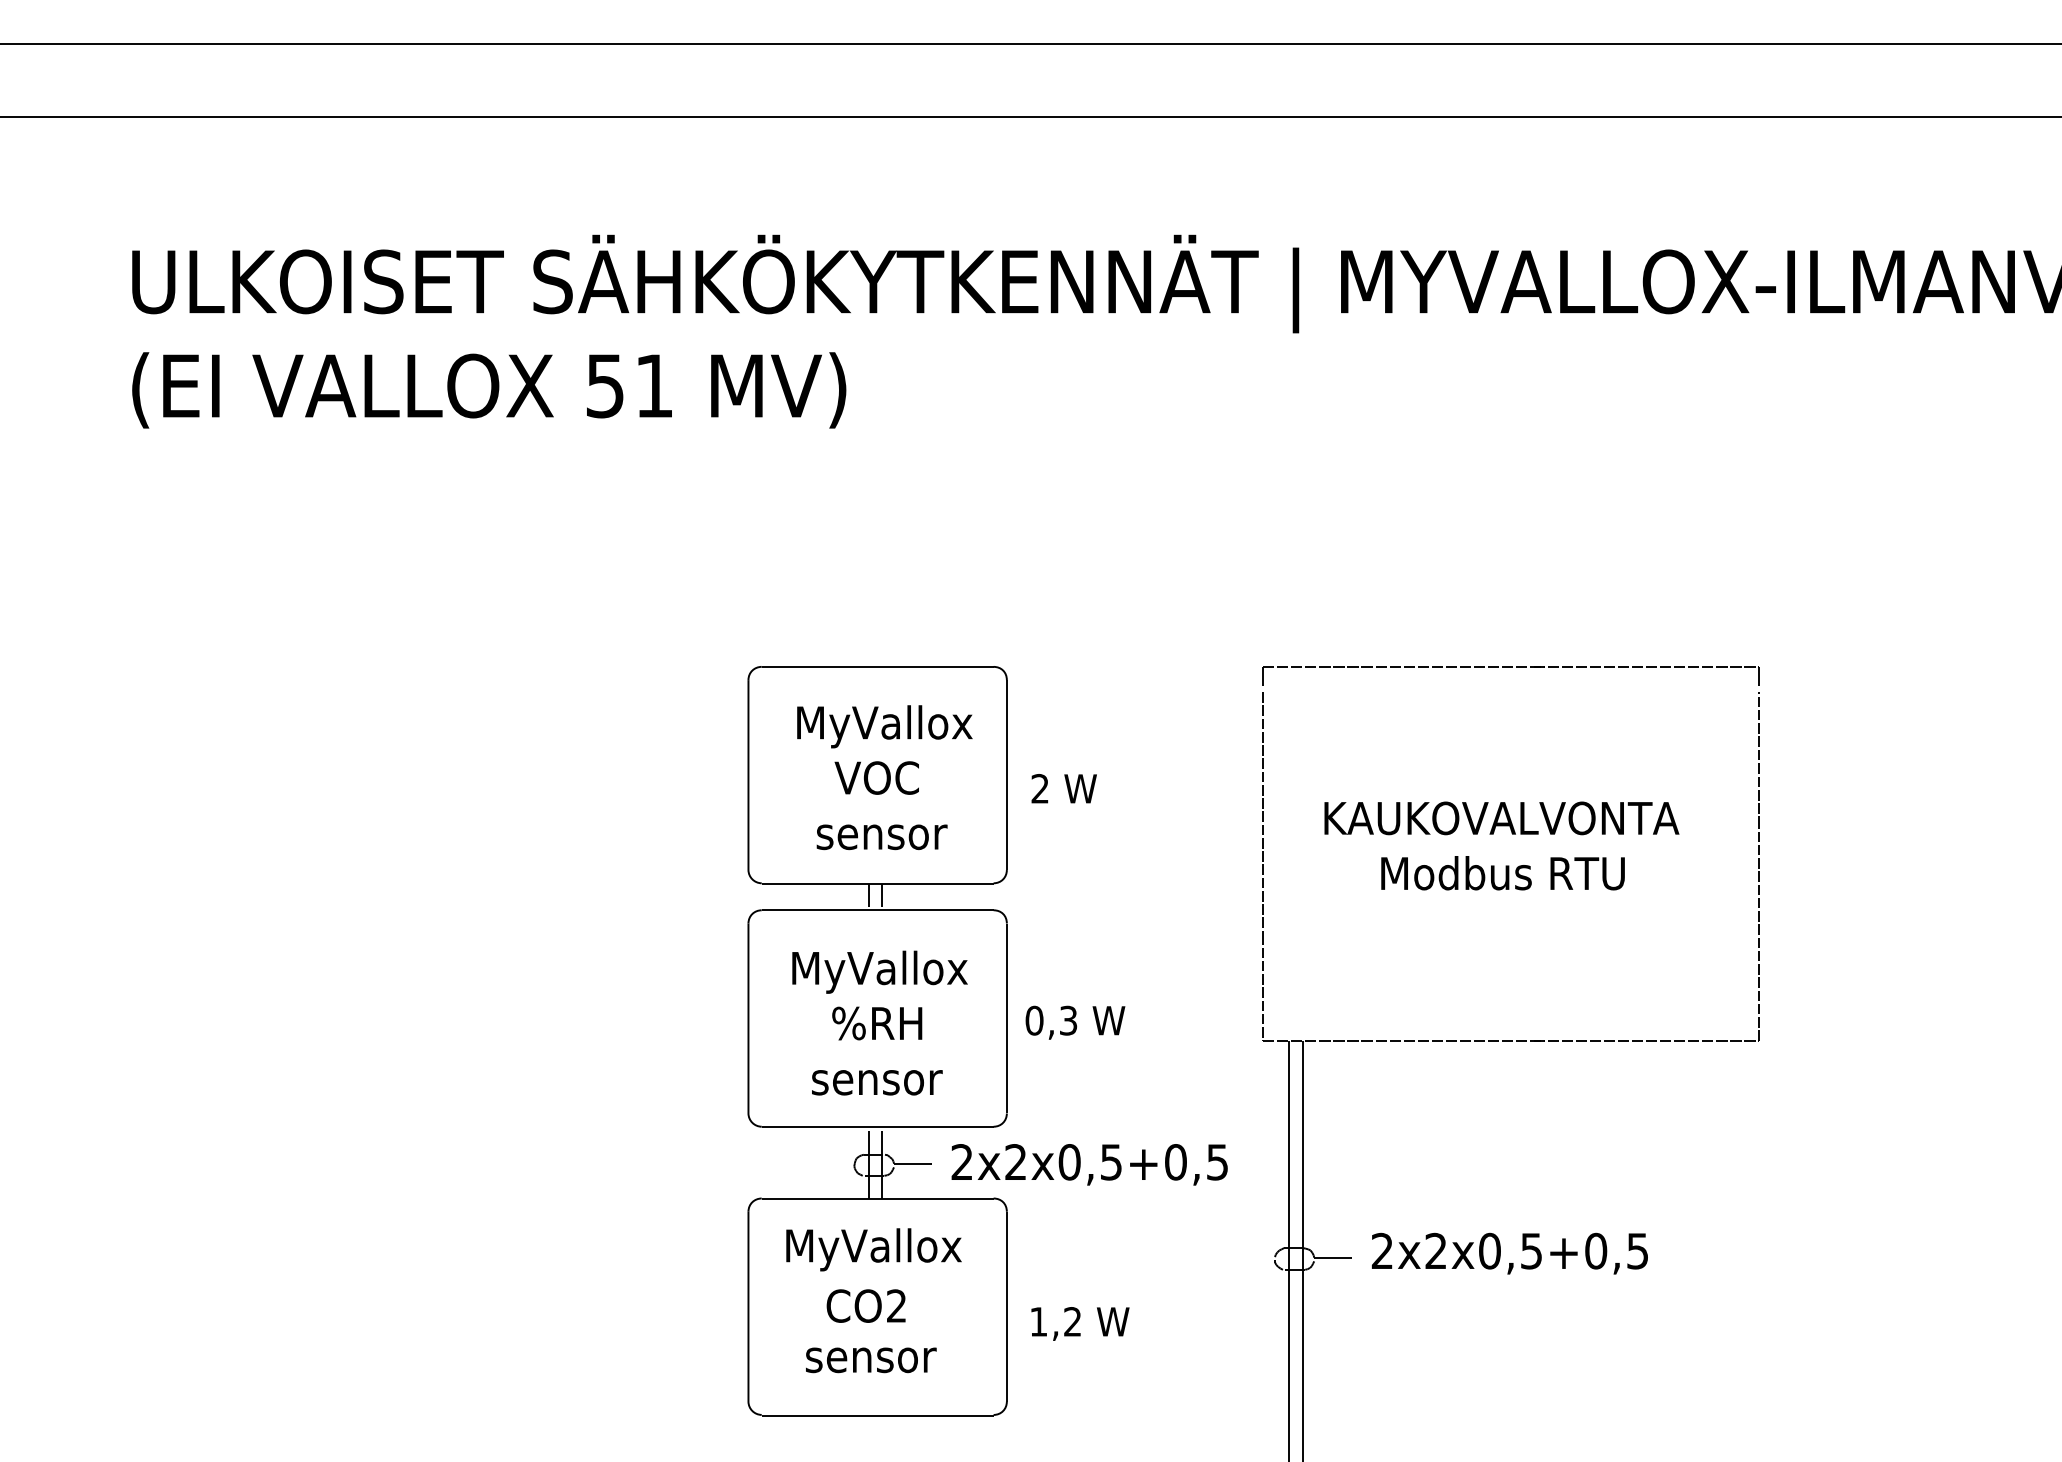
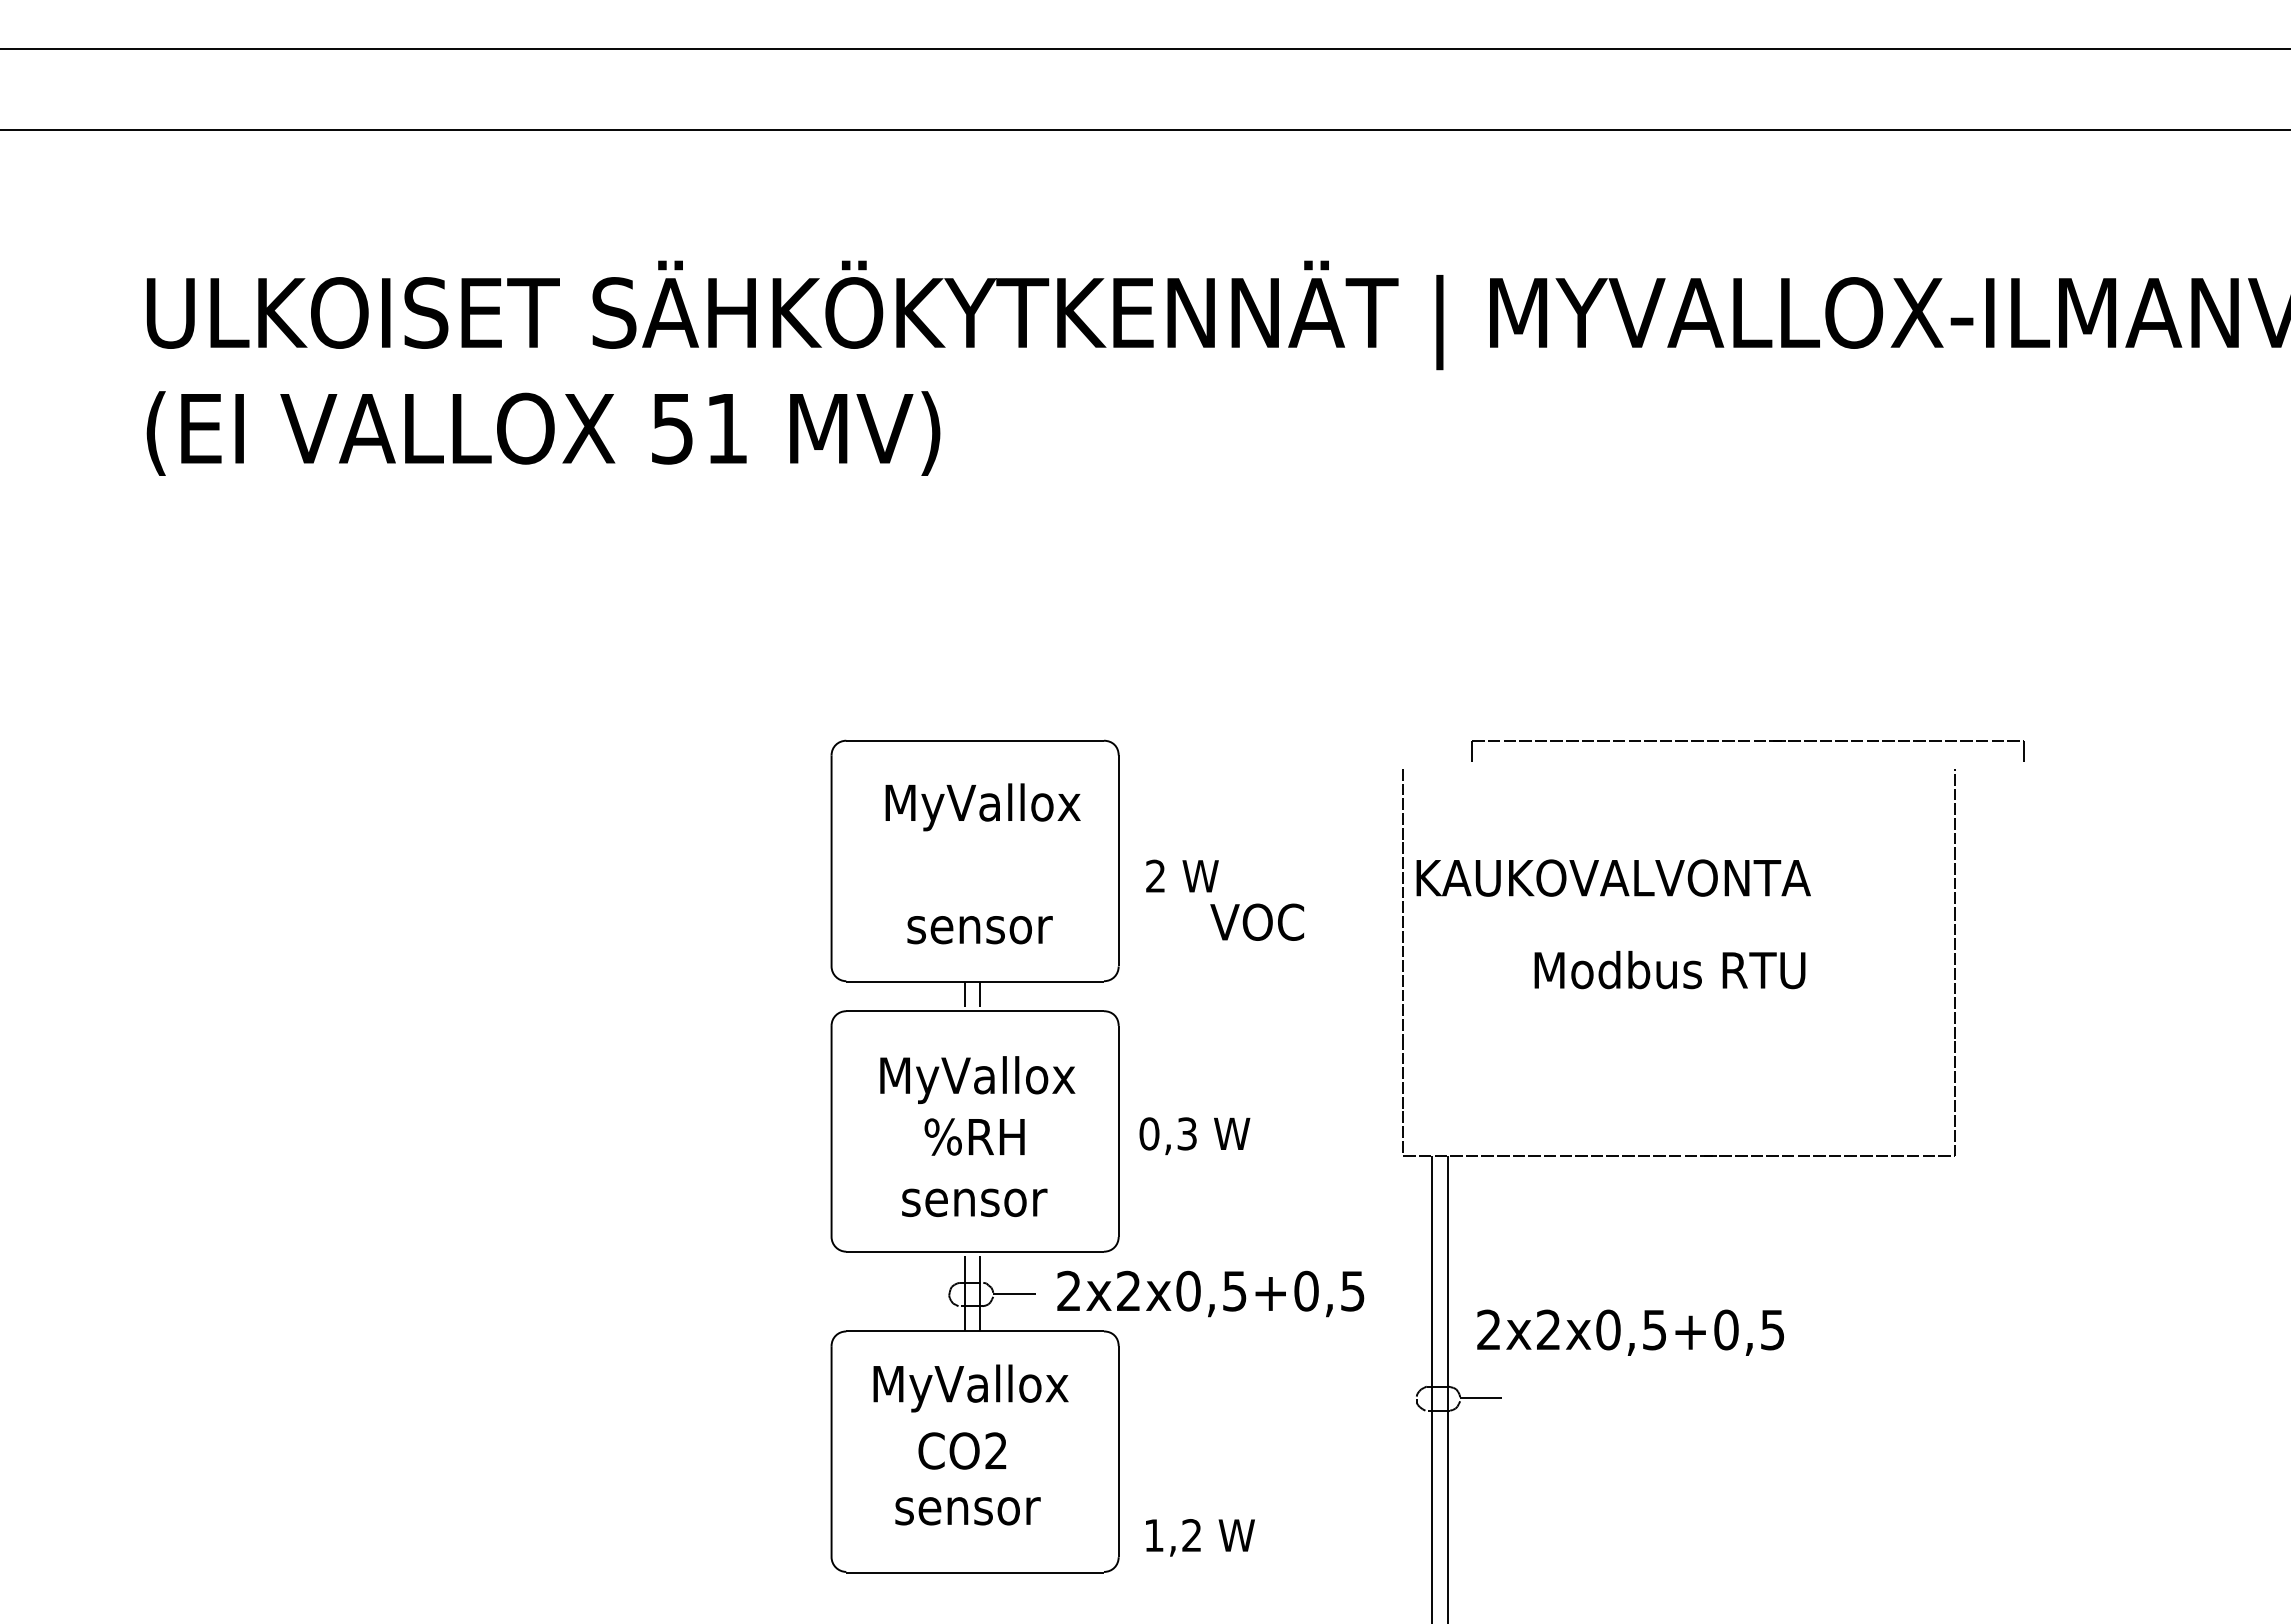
part: (1510, 667) -> (1747, 741), moved
text: (876, 777) -> (1256, 921), moved
text: (1501, 817) -> (1613, 877), moved
text: (1509, 1253) -> (1630, 1332), moved
text: (1080, 1323) -> (1200, 1537), moved

